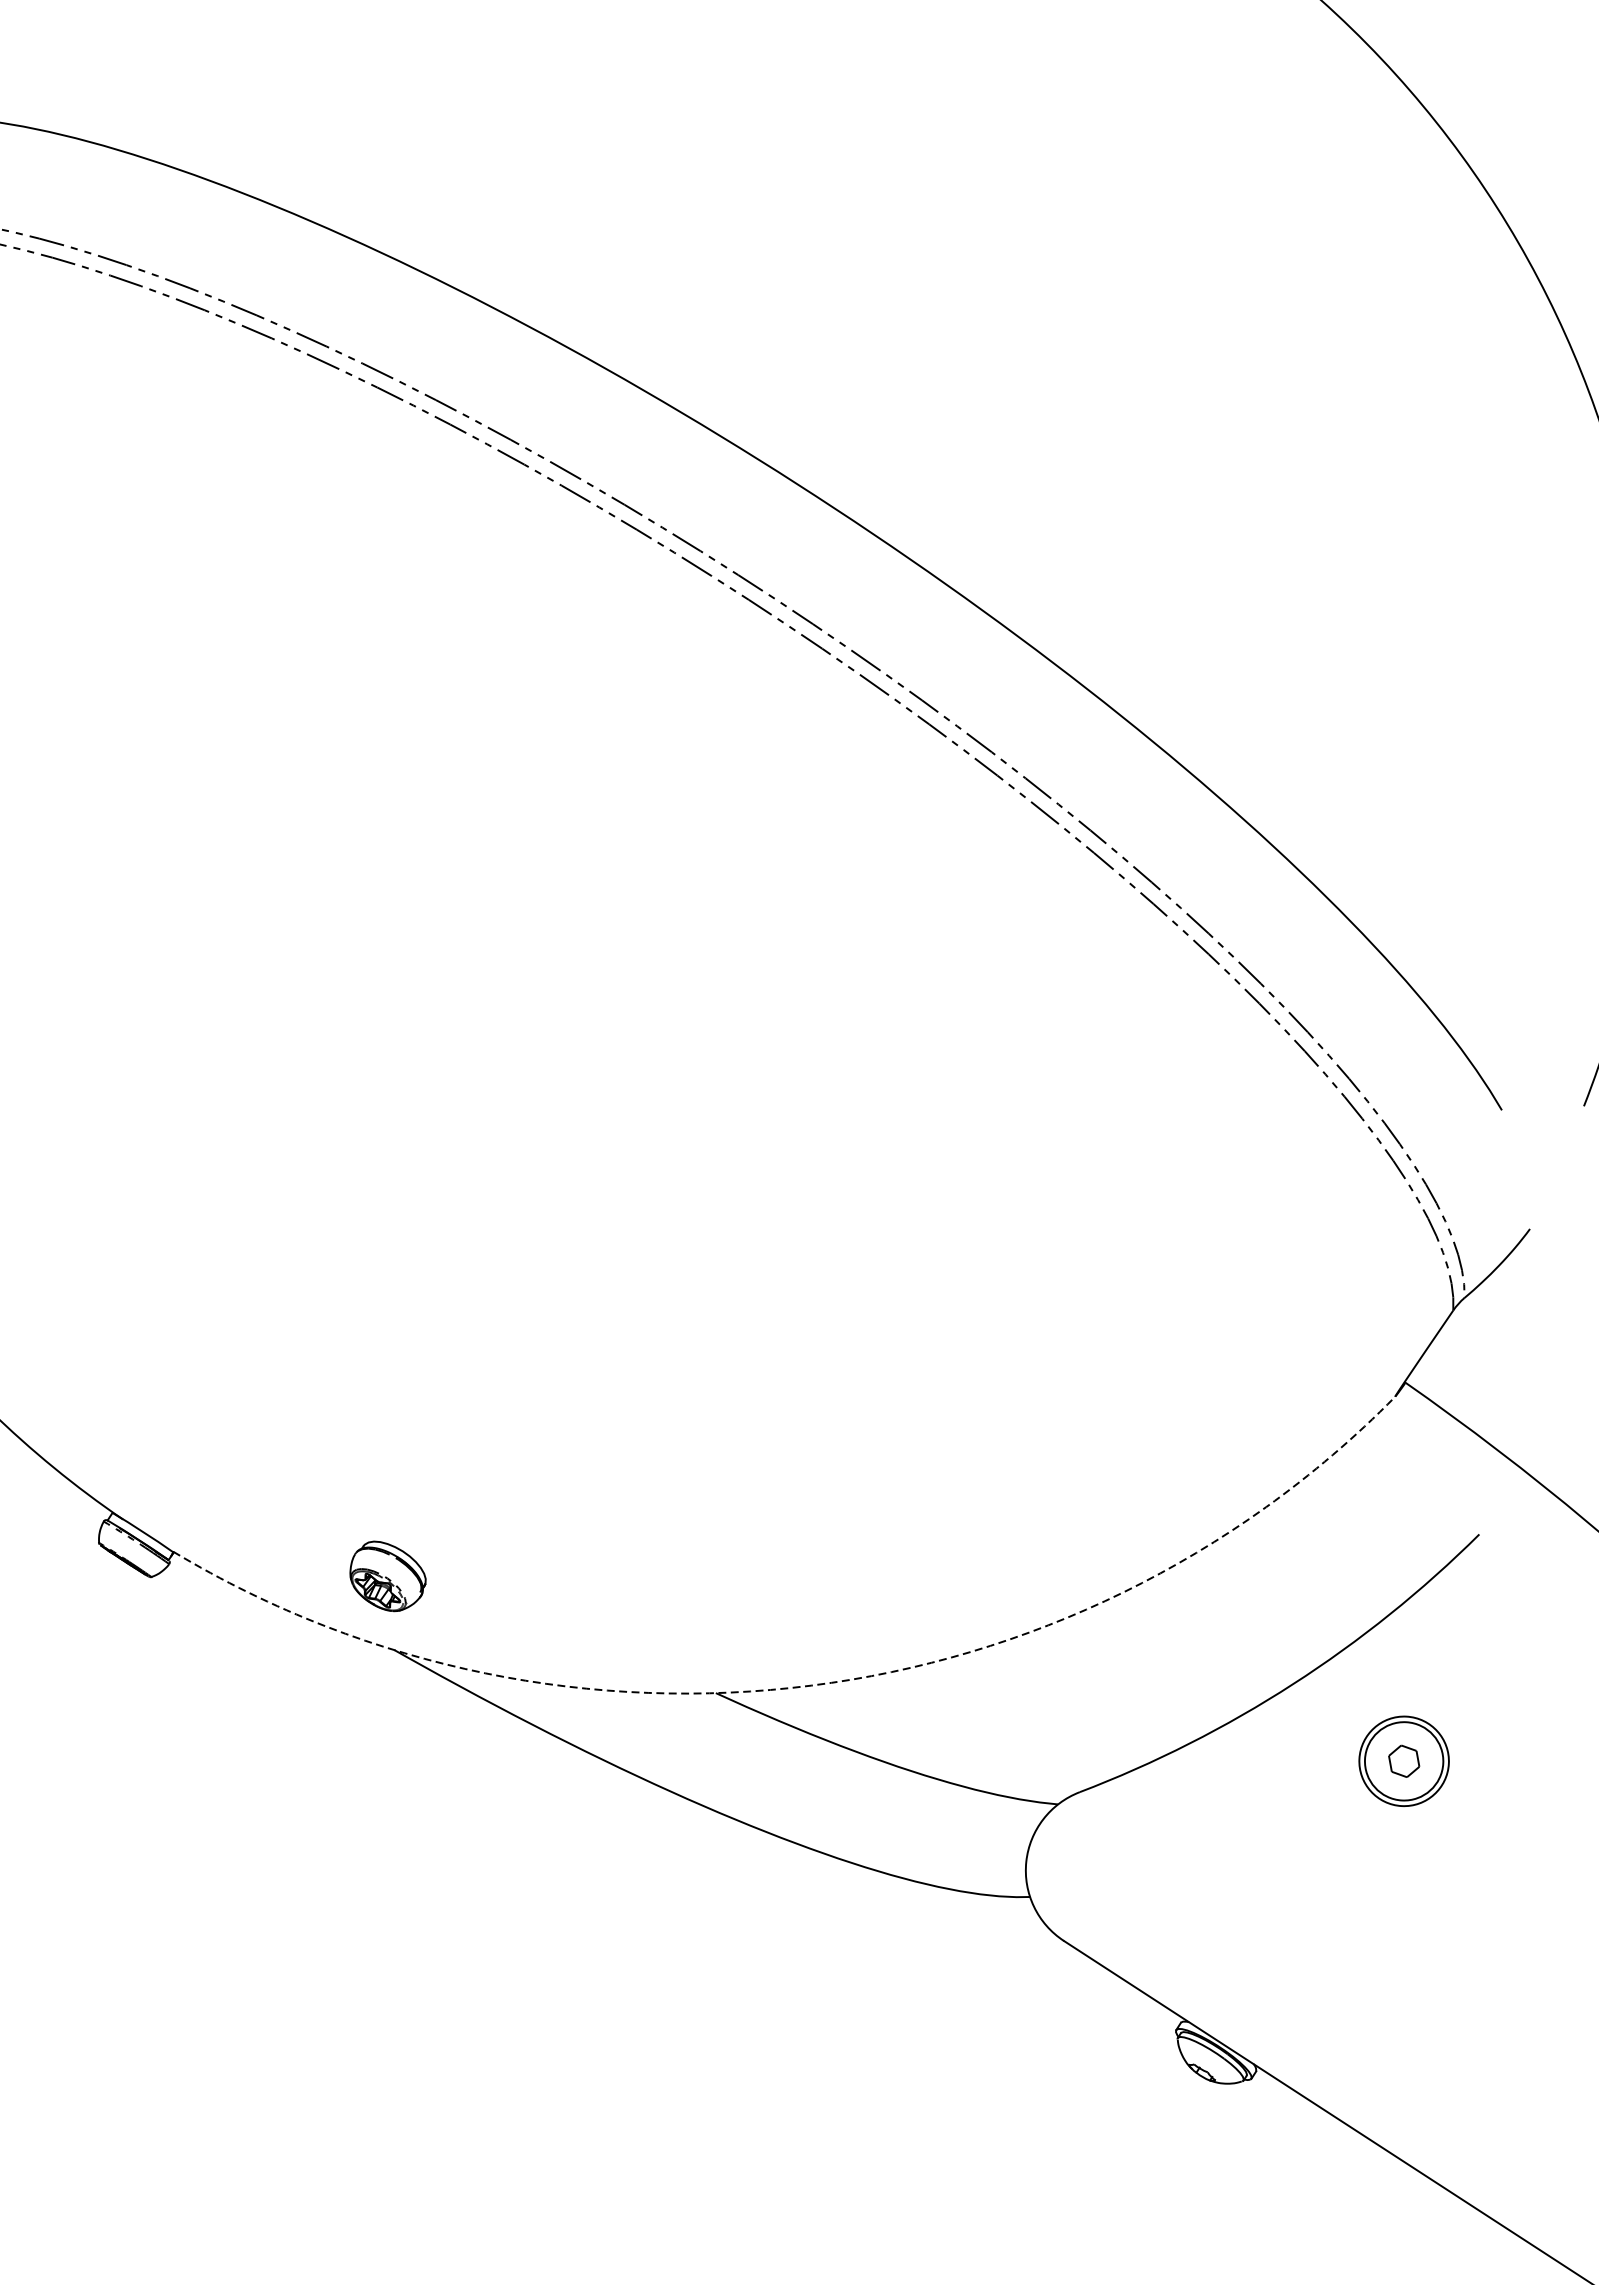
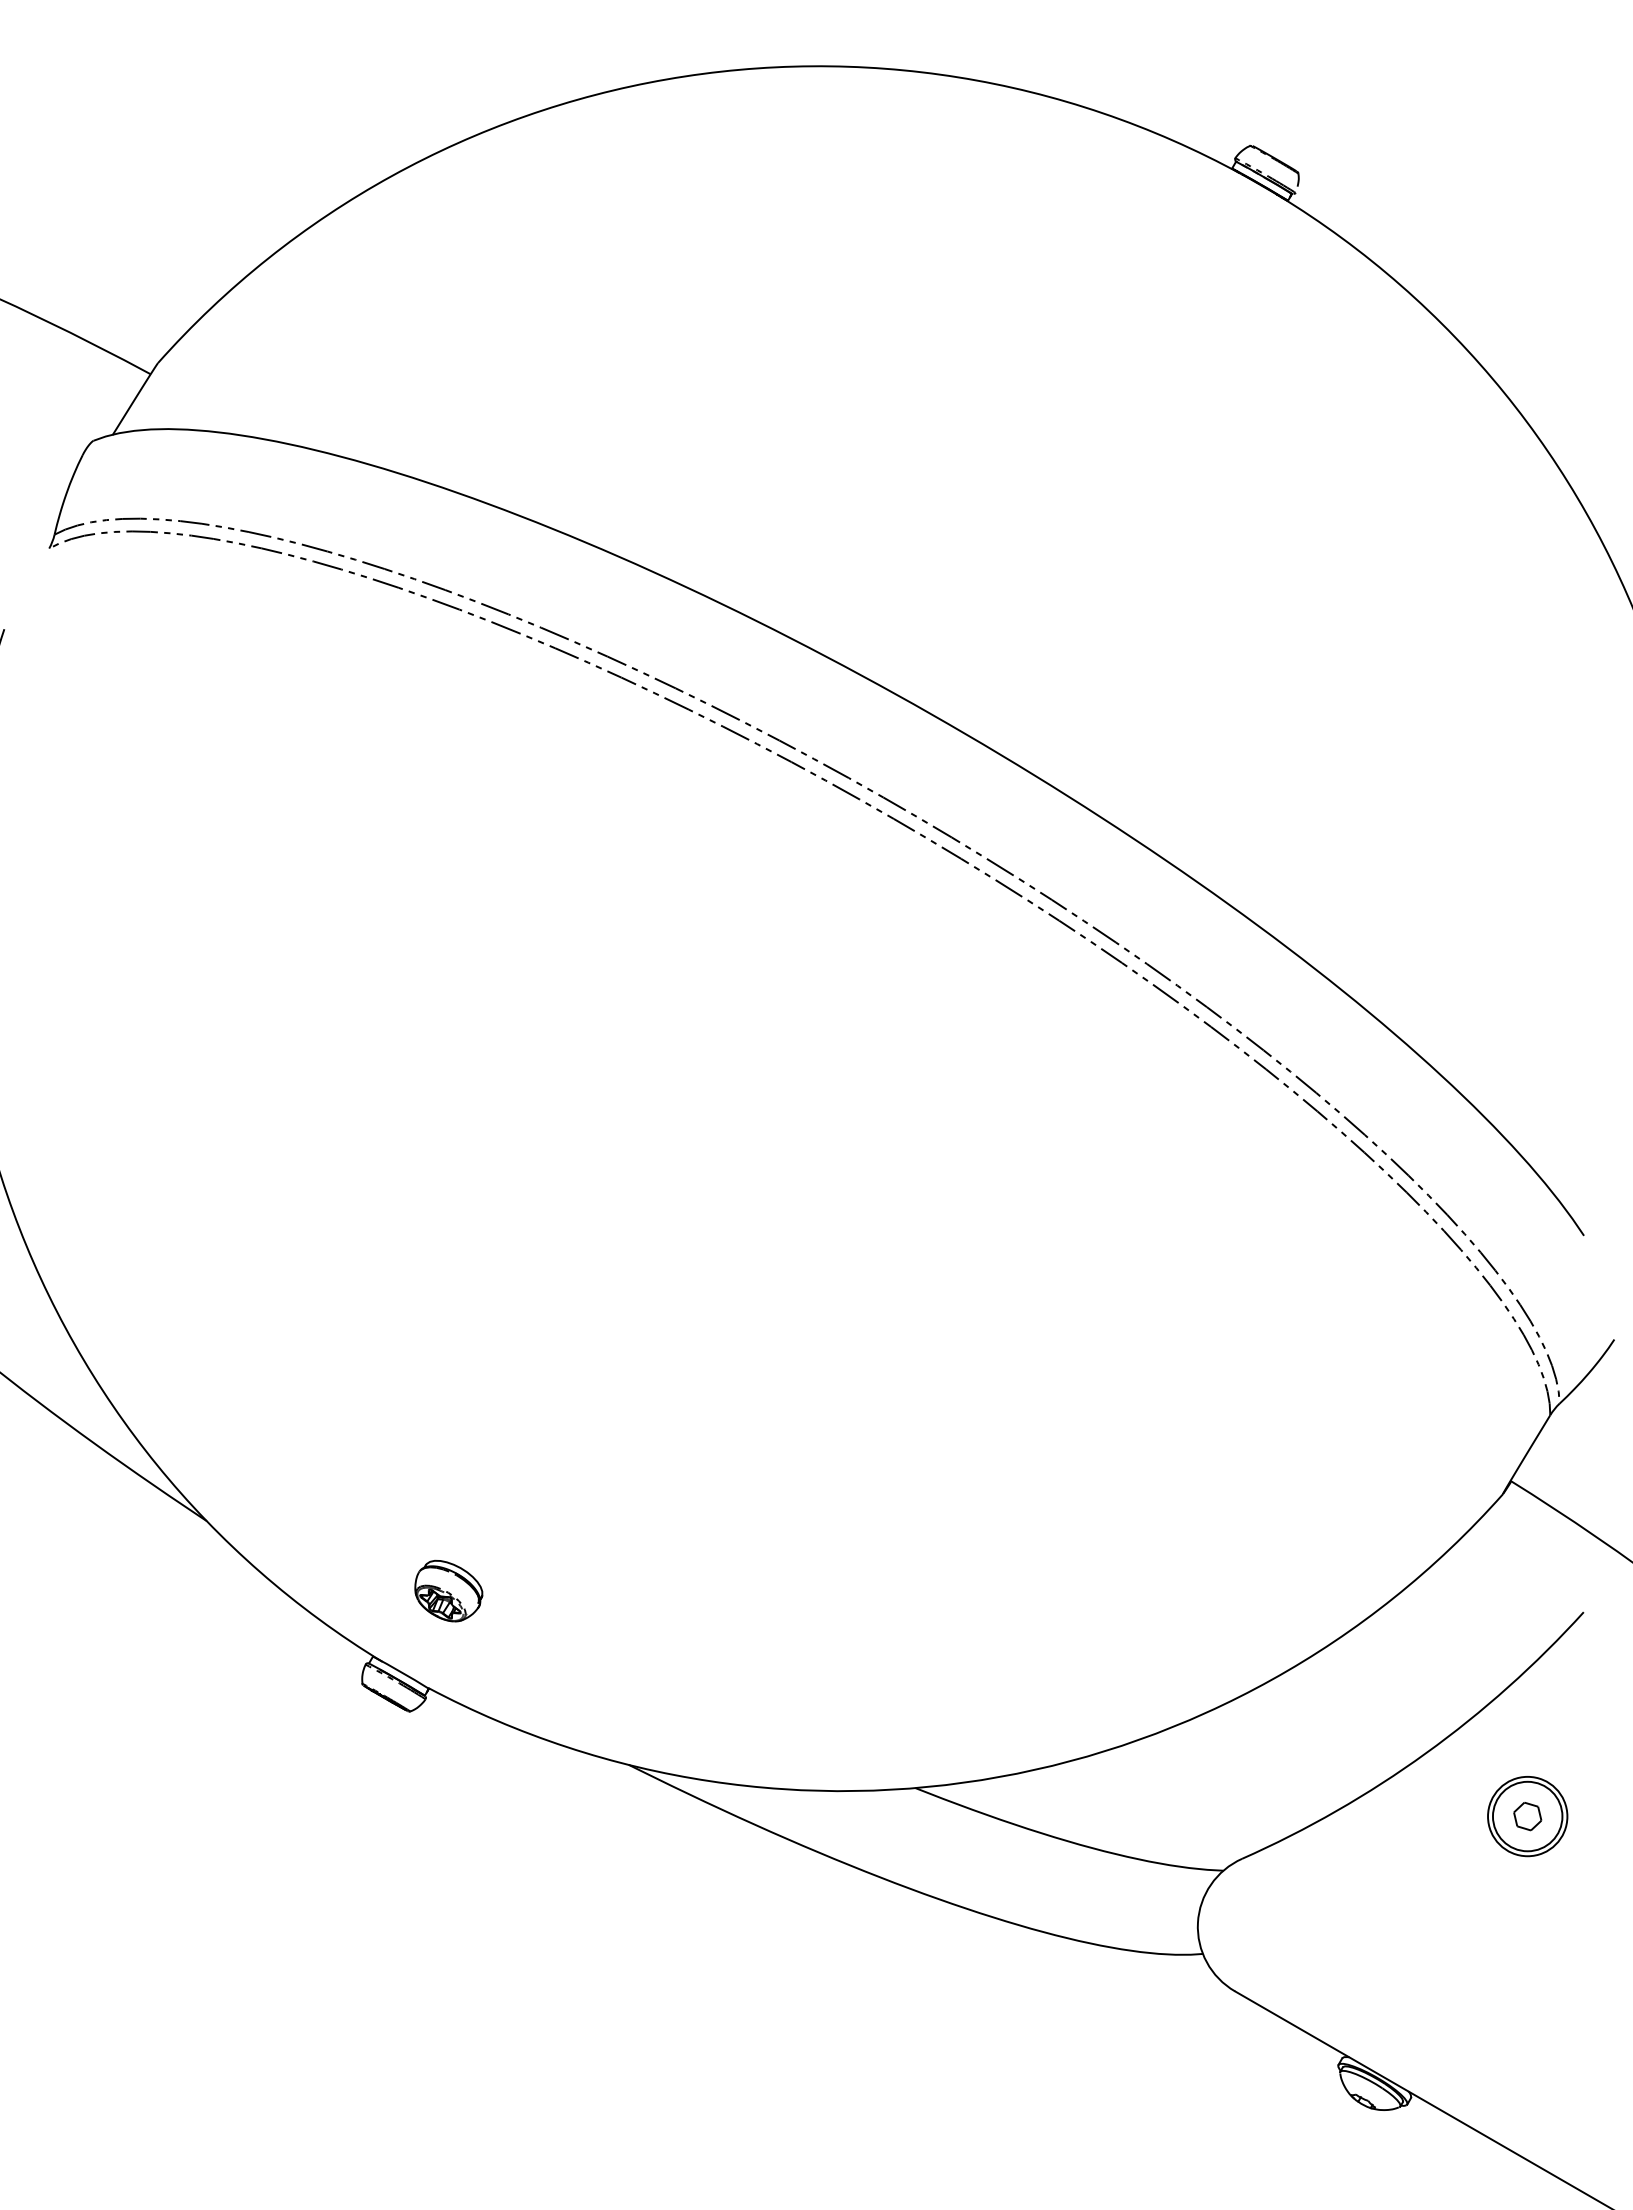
part: (387, 1575) -> (448, 1590), moved
arc: (811, 1686) -> (999, 1777), dashed -> solid

